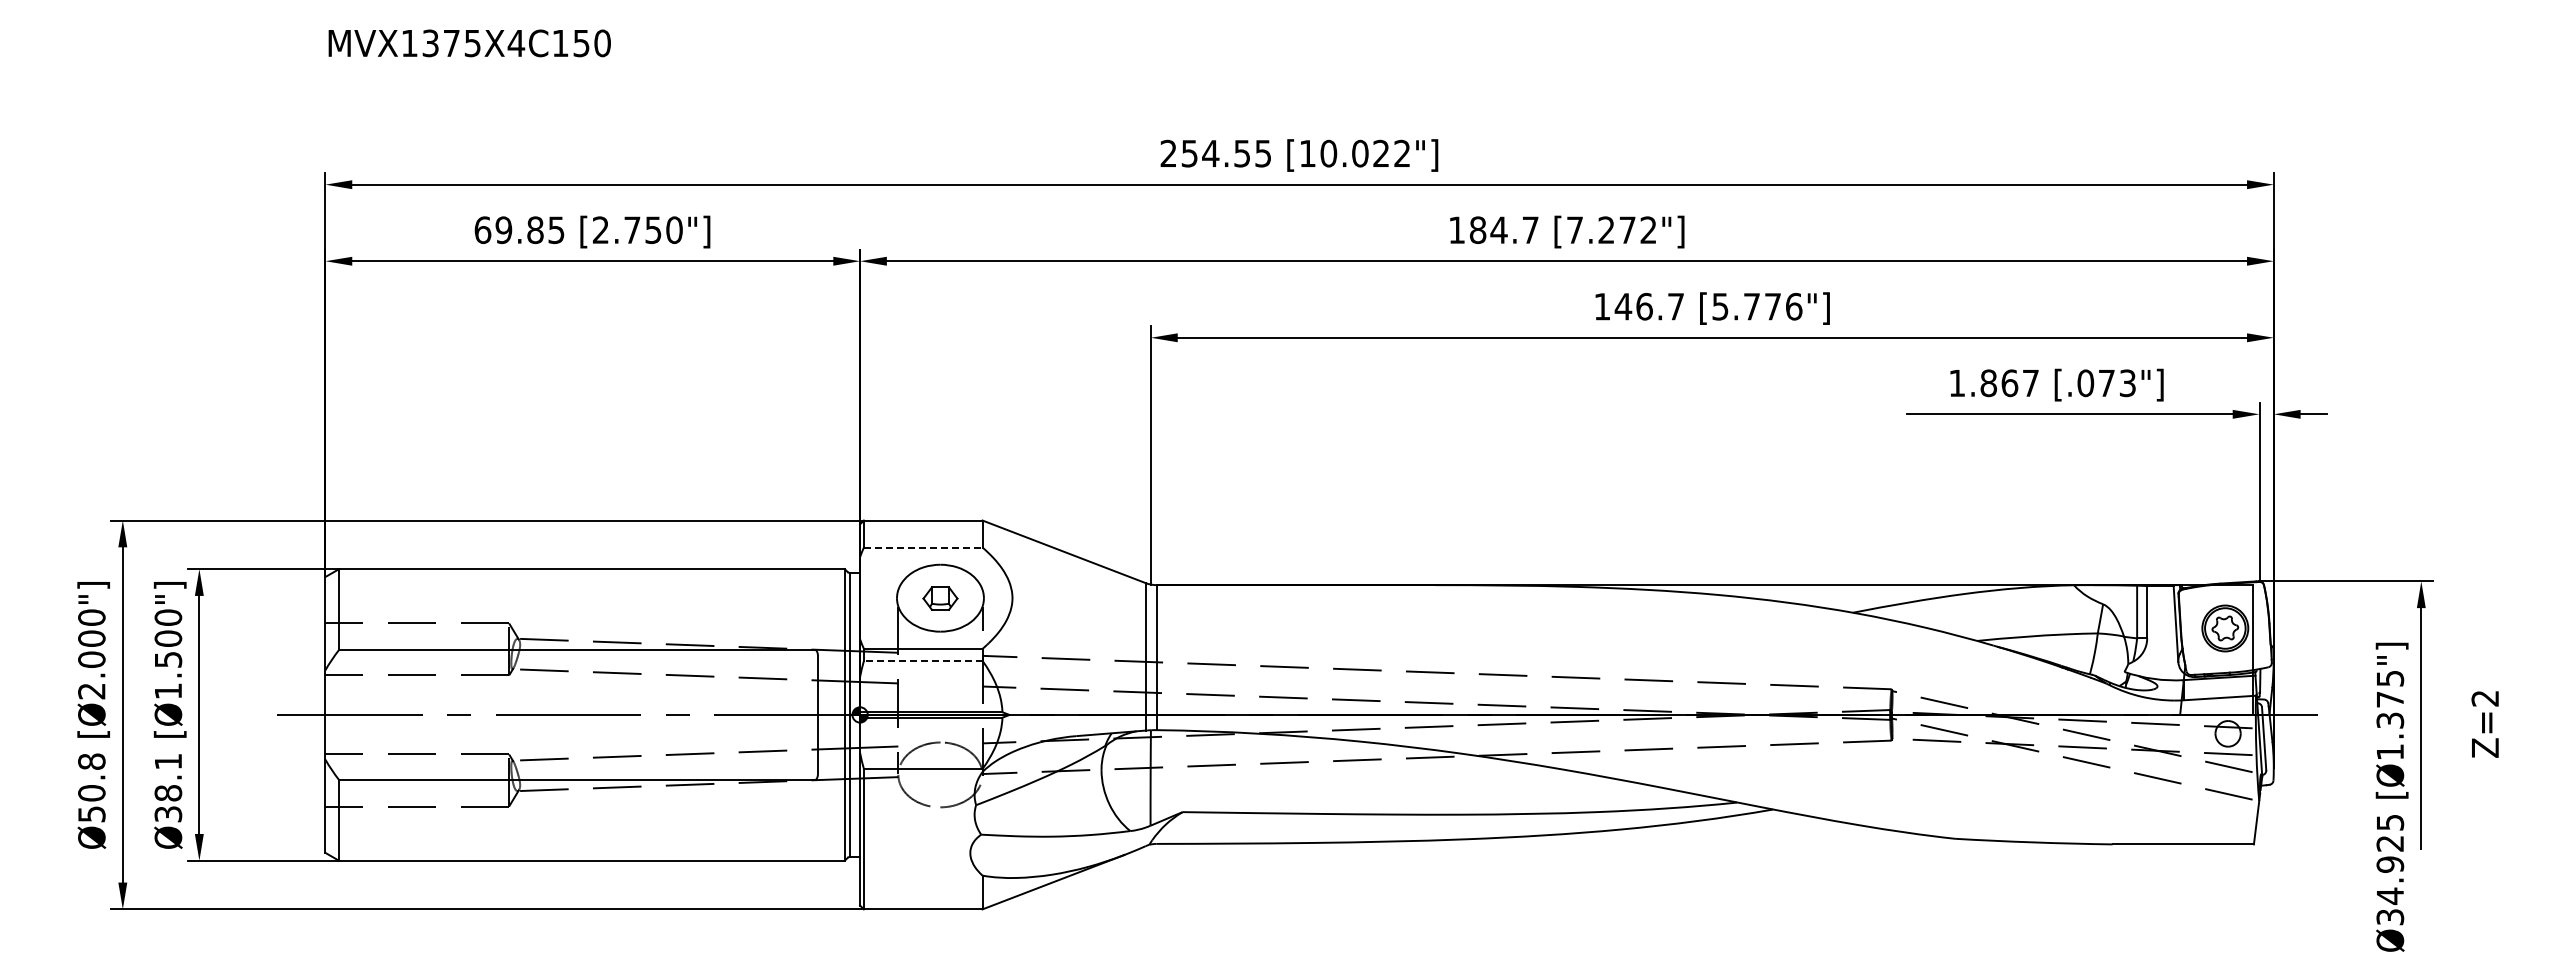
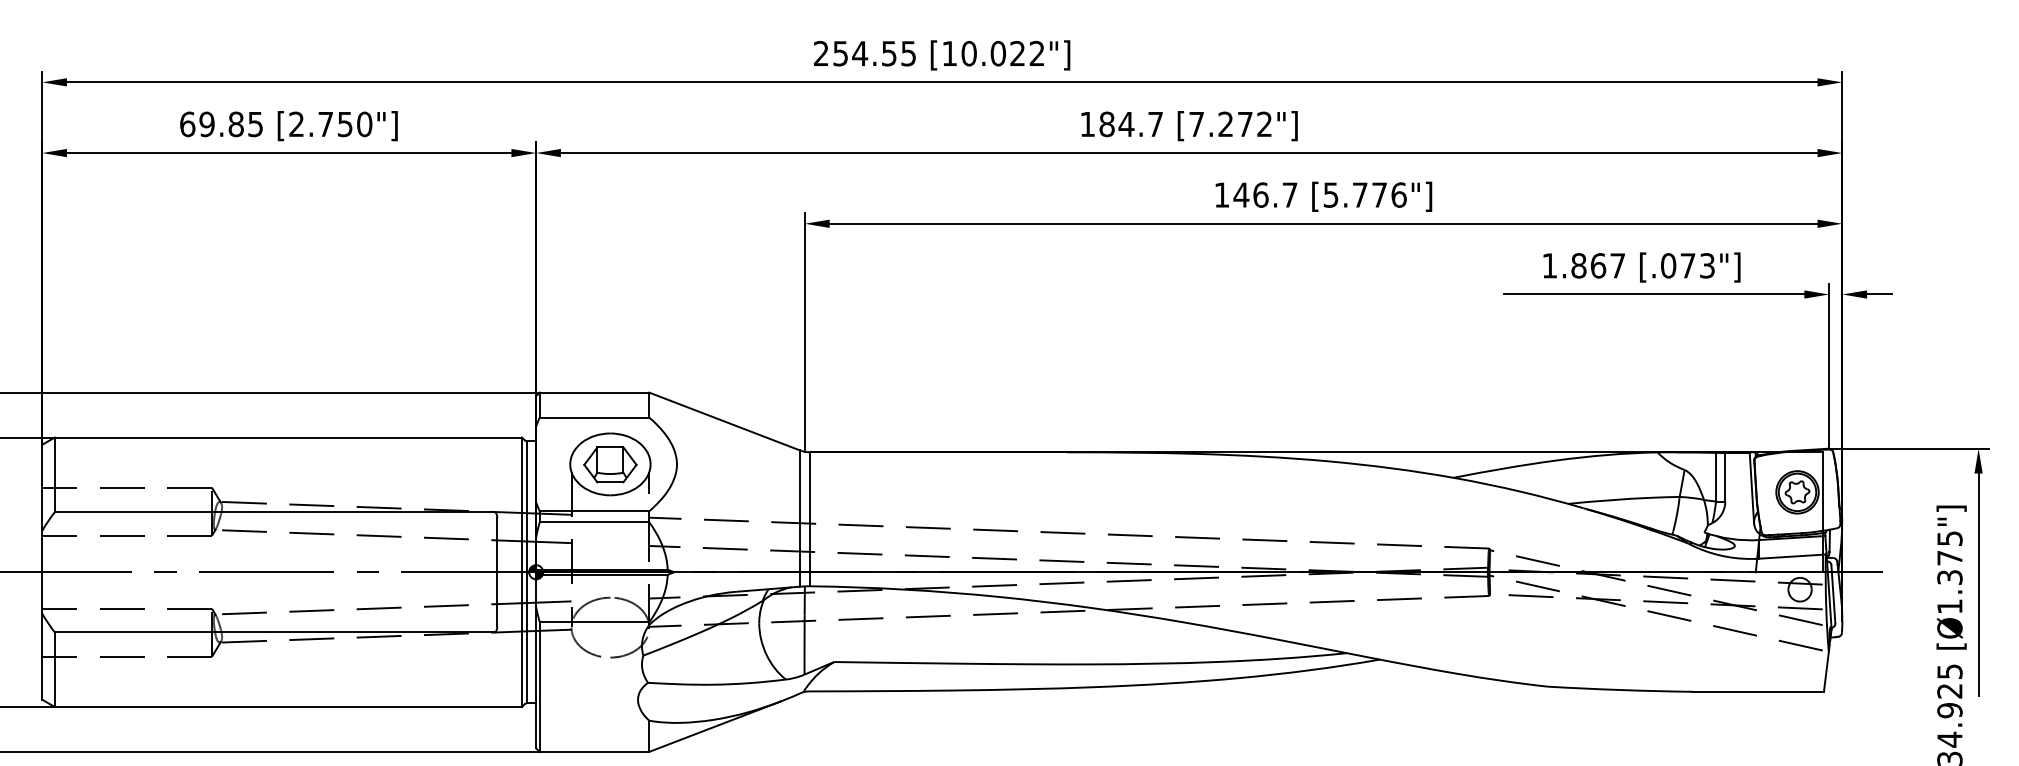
line: (923, 547) -> (594, 417), dashed -> solid
part: (940, 598) -> (610, 464), size x1.67
line: (922, 660) -> (593, 521), dashed -> solid

